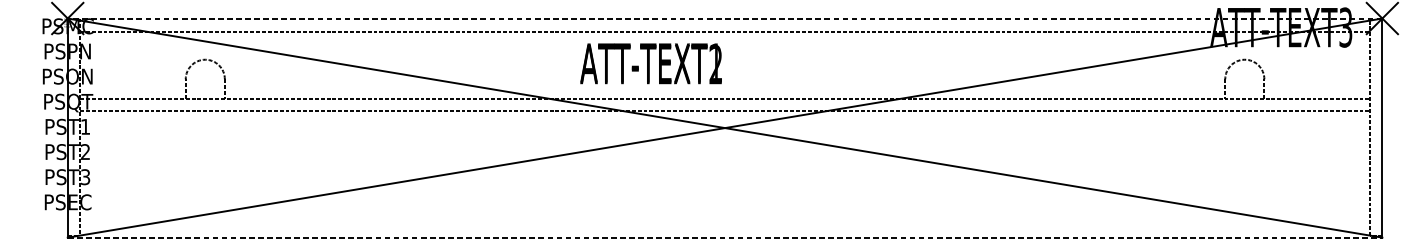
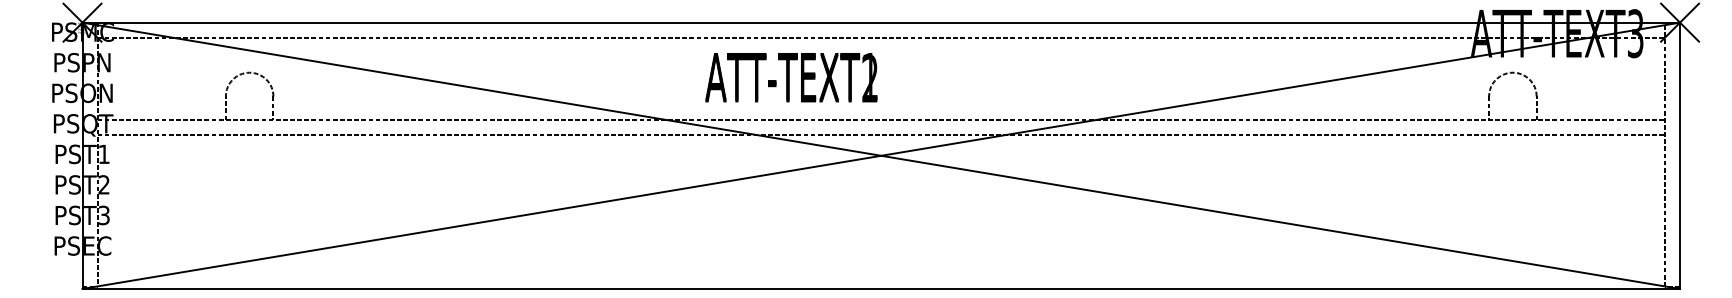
line: (725, 18) -> (881, 22), dashed -> solid
line: (725, 237) -> (881, 288), dashed -> solid

